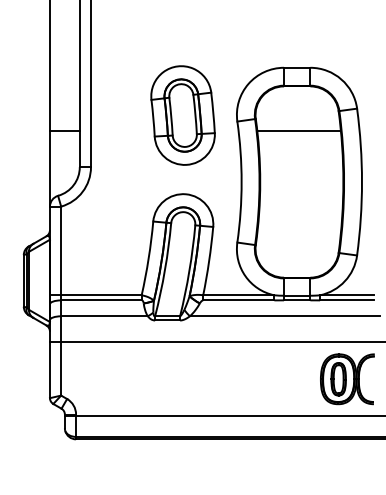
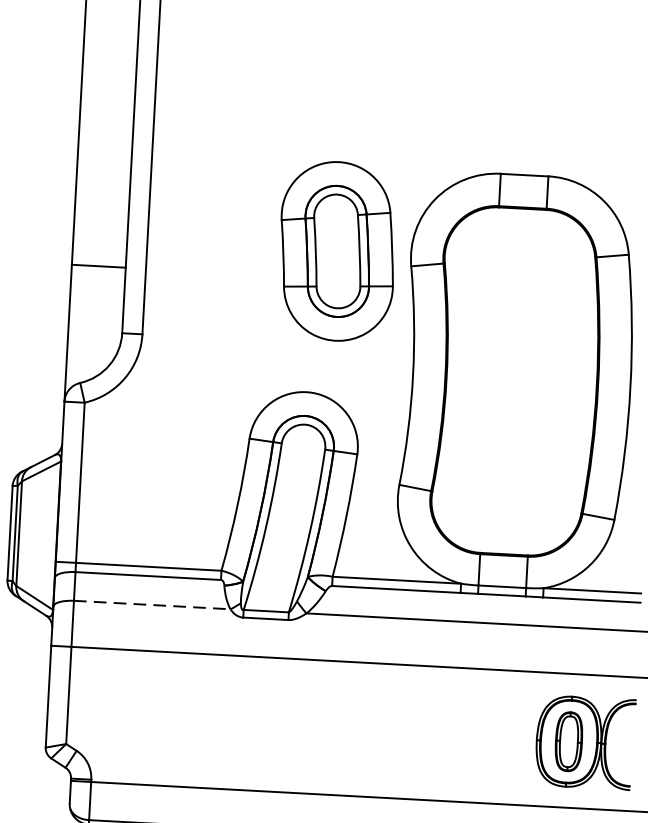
part: (182, 115) -> (336, 251), moved
line: (298, 130) -> (520, 288), removed
line: (105, 316) -> (154, 605), solid -> dashed

